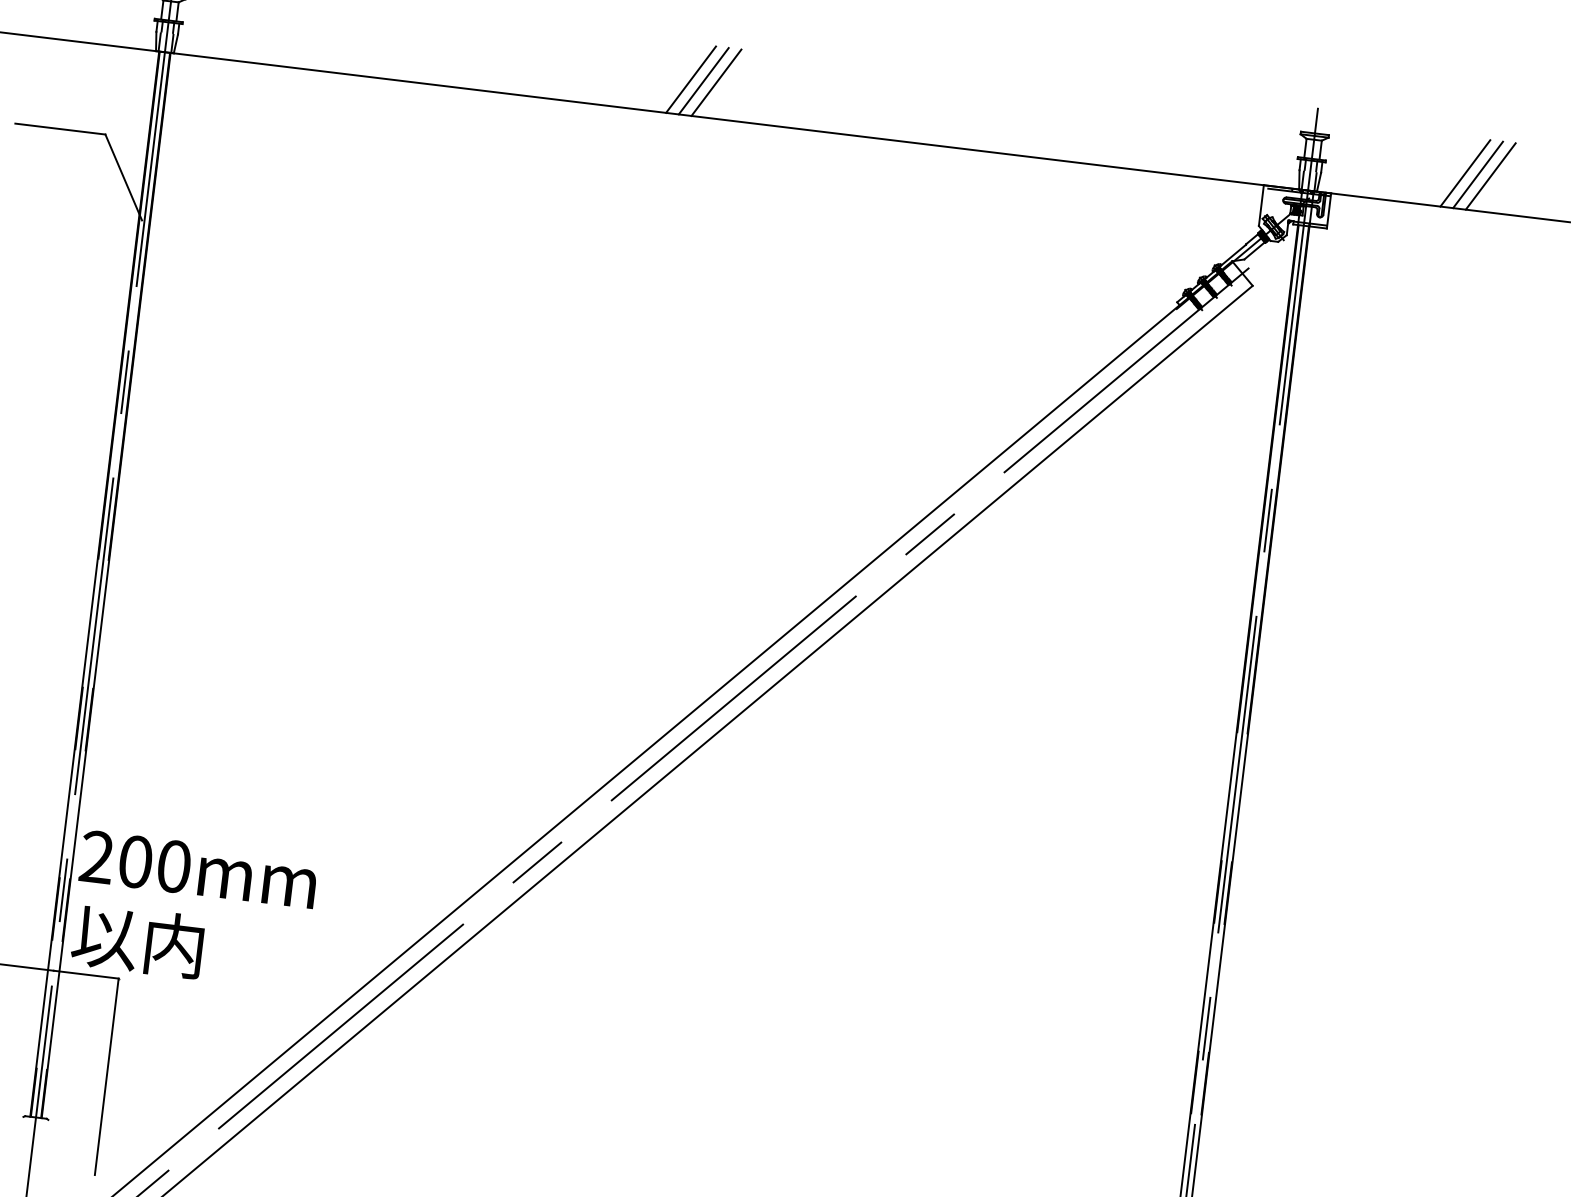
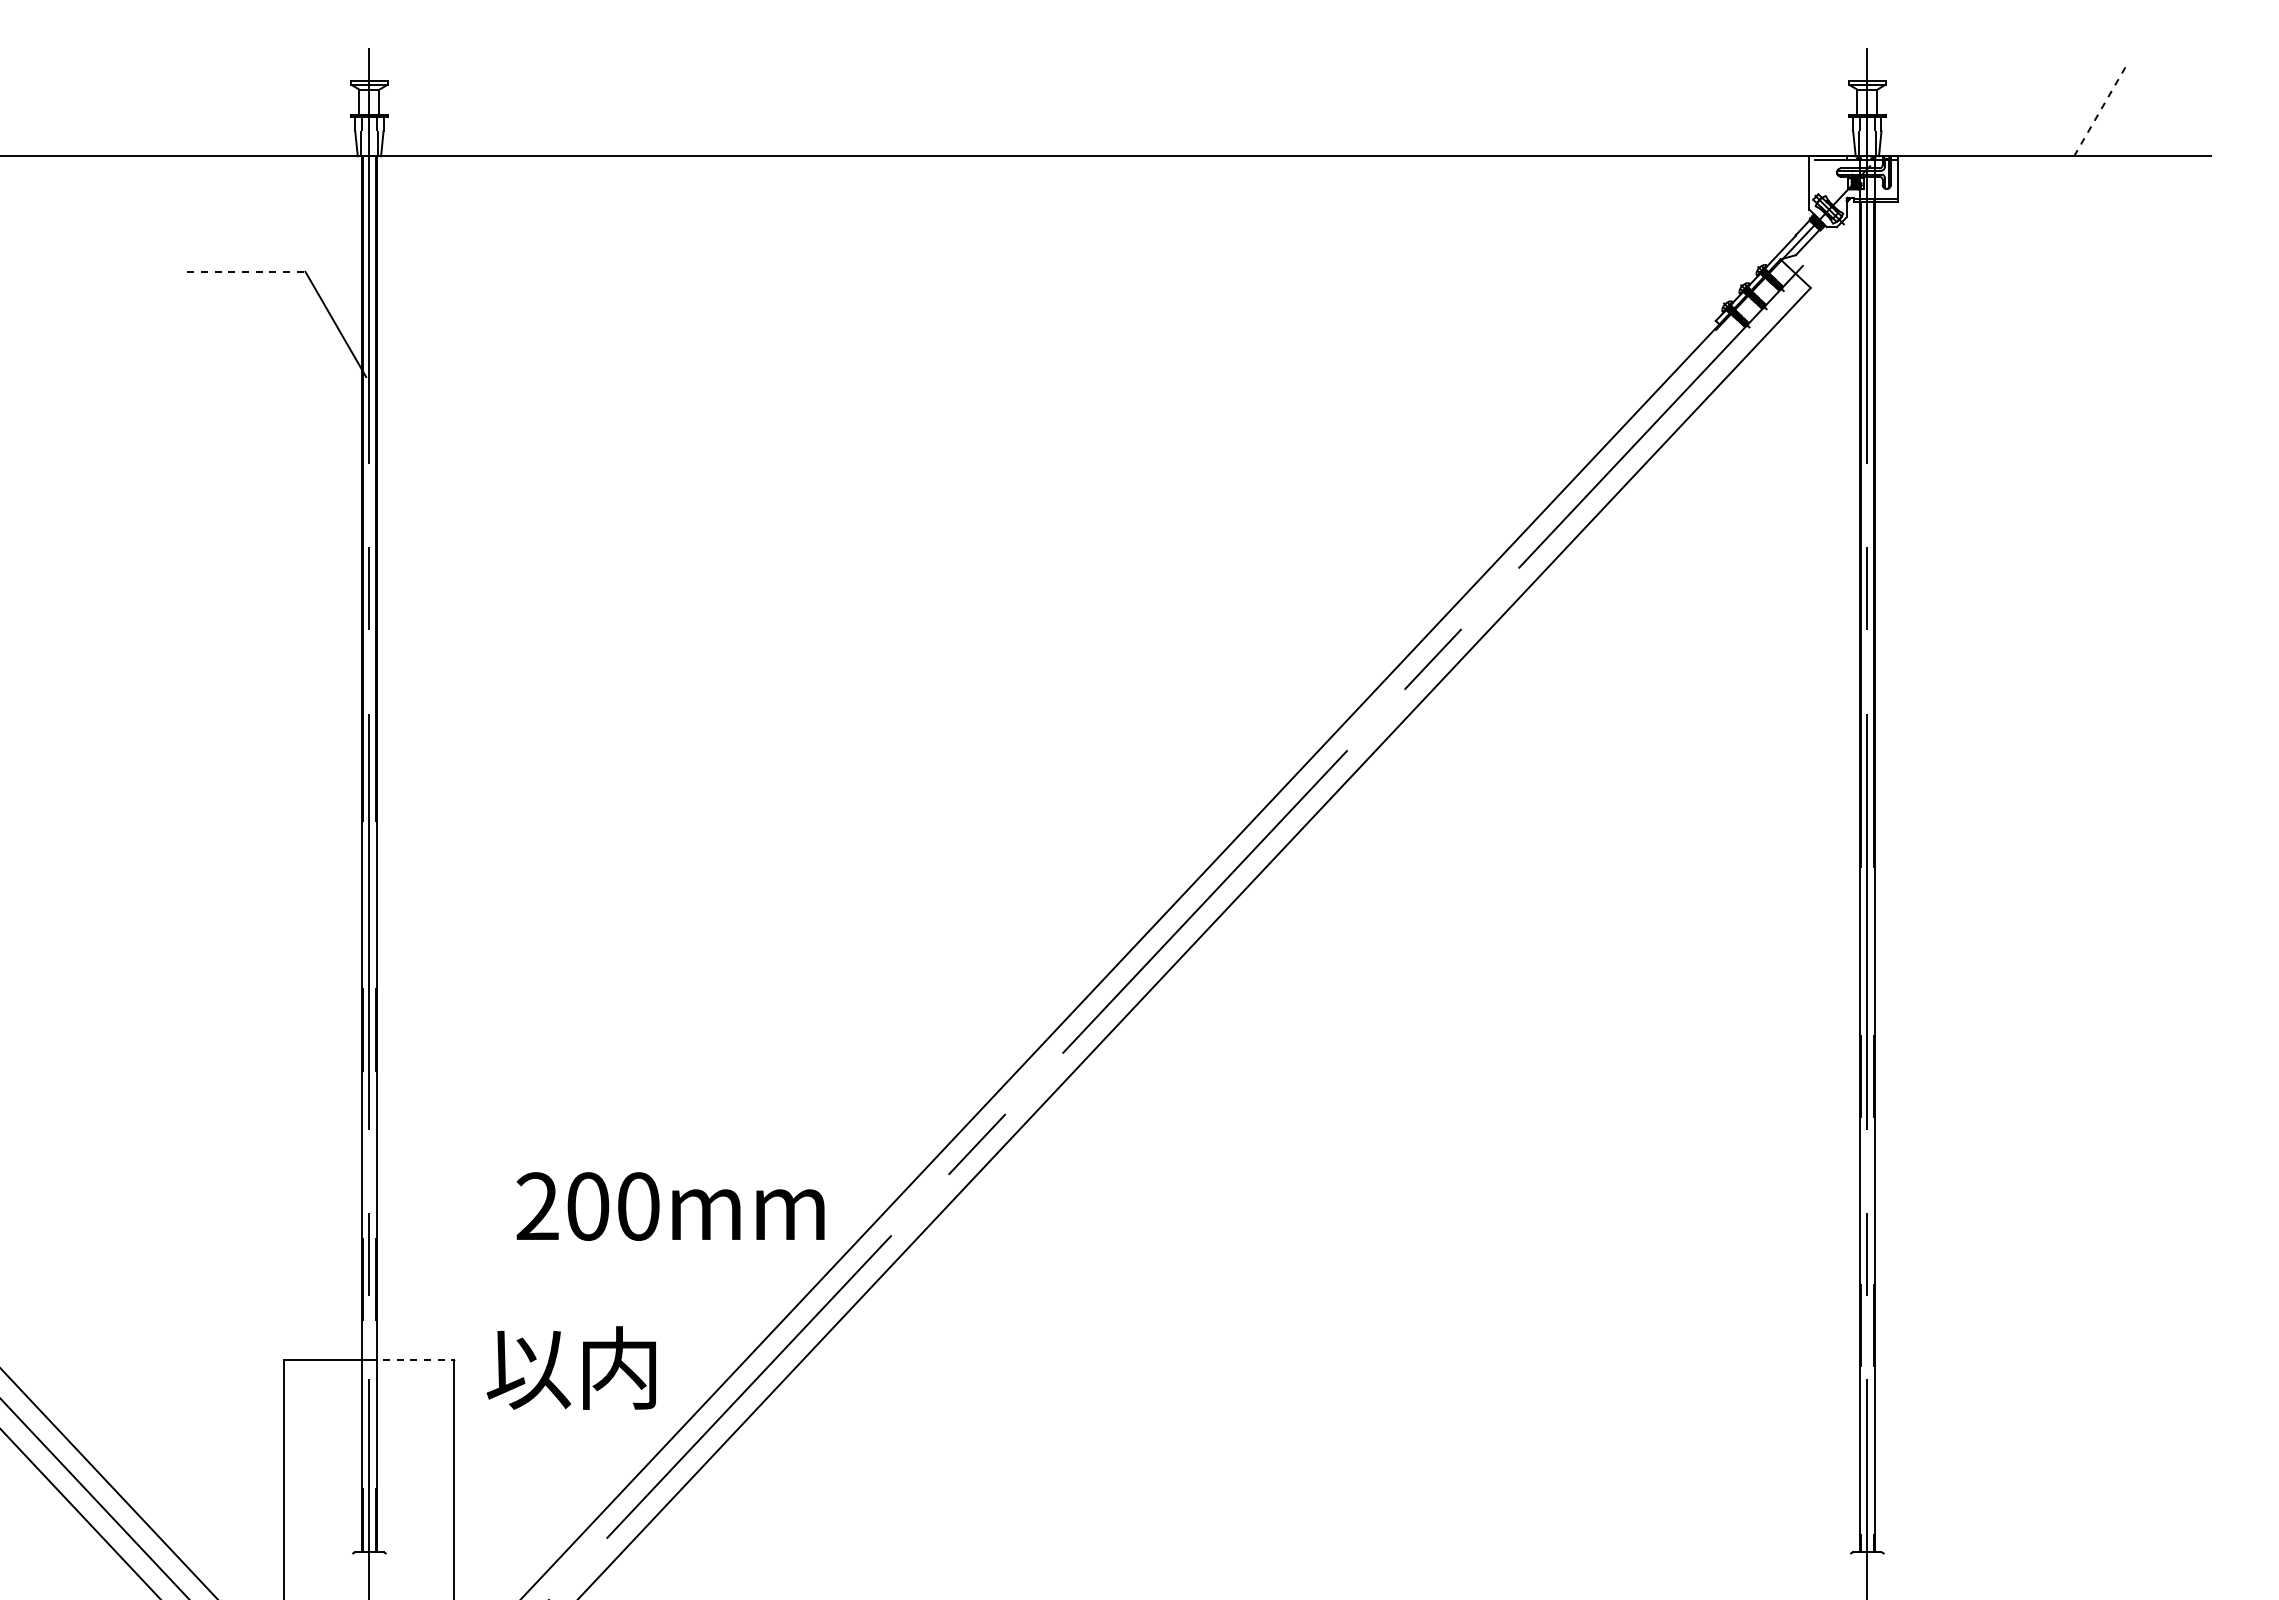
line: (691, 79) -> (1053, 109), removed
line: (703, 81) -> (1069, 109), removed
line: (716, 82) -> (1086, 109), removed
line: (60, 128) -> (246, 271), solid -> dashed
line: (1465, 173) -> (2067, 109), removed
line: (1478, 174) -> (2084, 109), removed
line: (1491, 176) -> (2101, 109), solid -> dashed
text: (198, 869) -> (670, 1206), moved
text: (137, 940) -> (570, 1367), moved
line: (85, 974) -> (411, 1359), solid -> dashed

